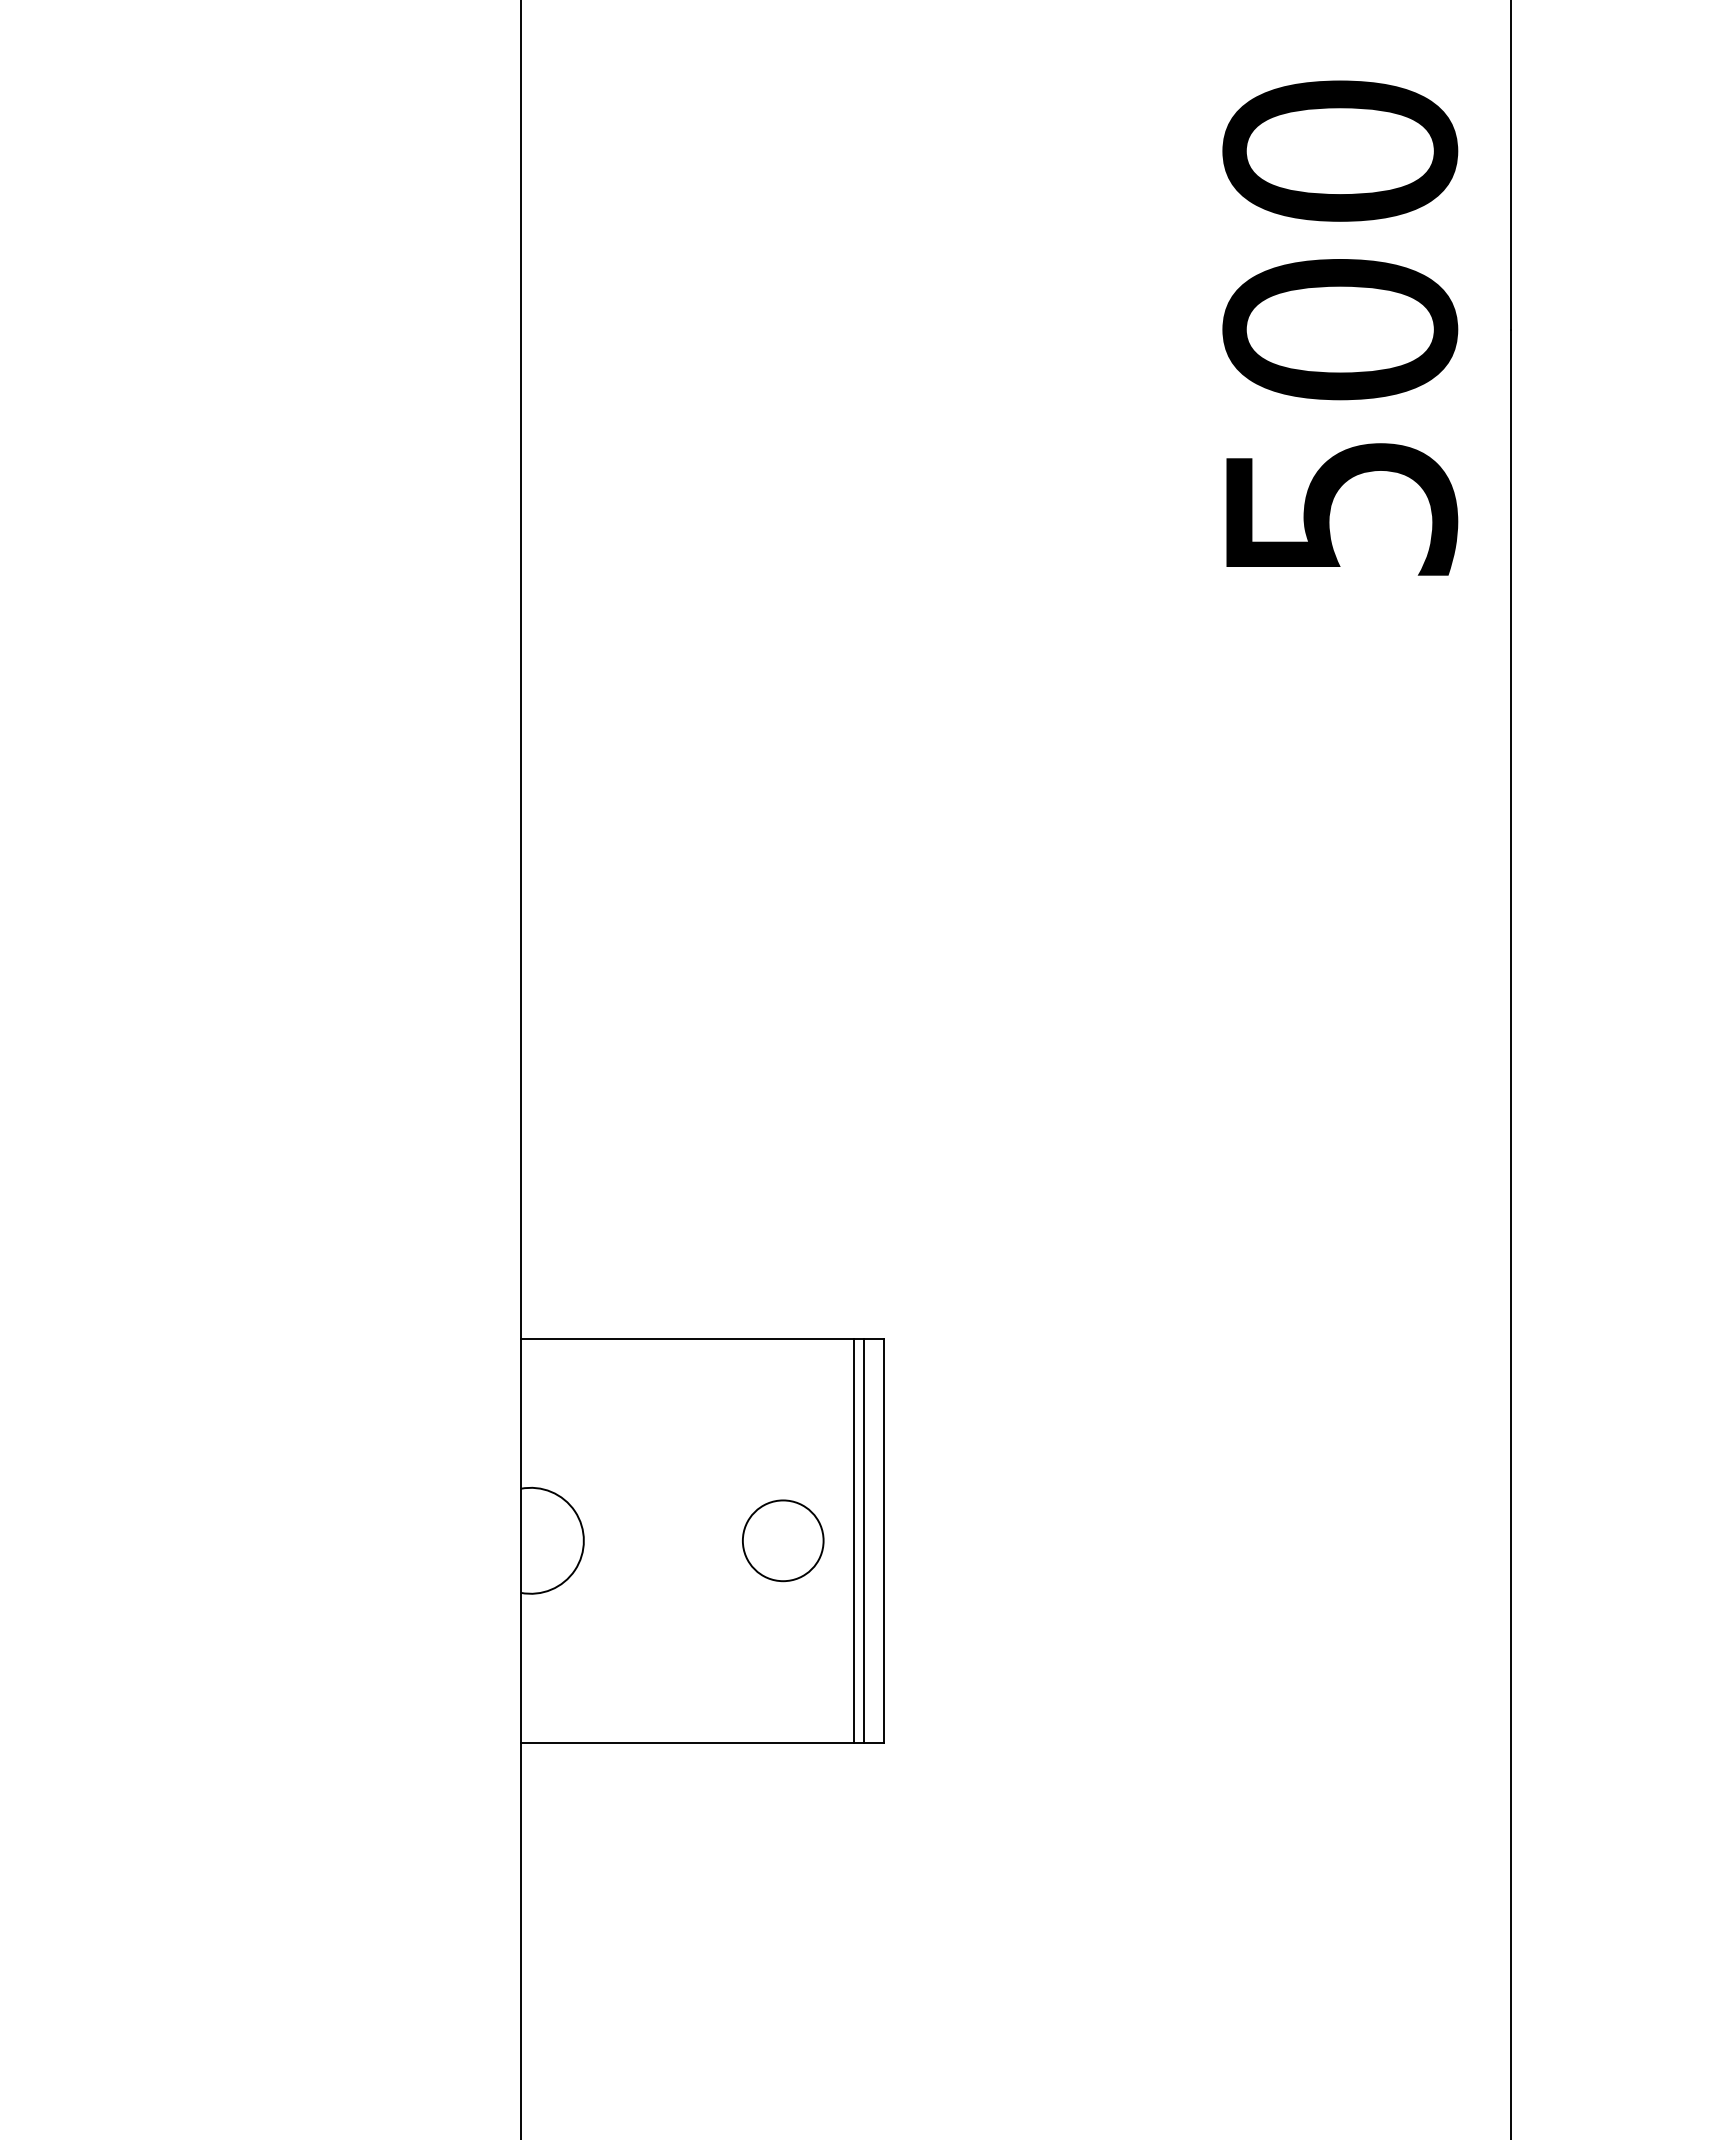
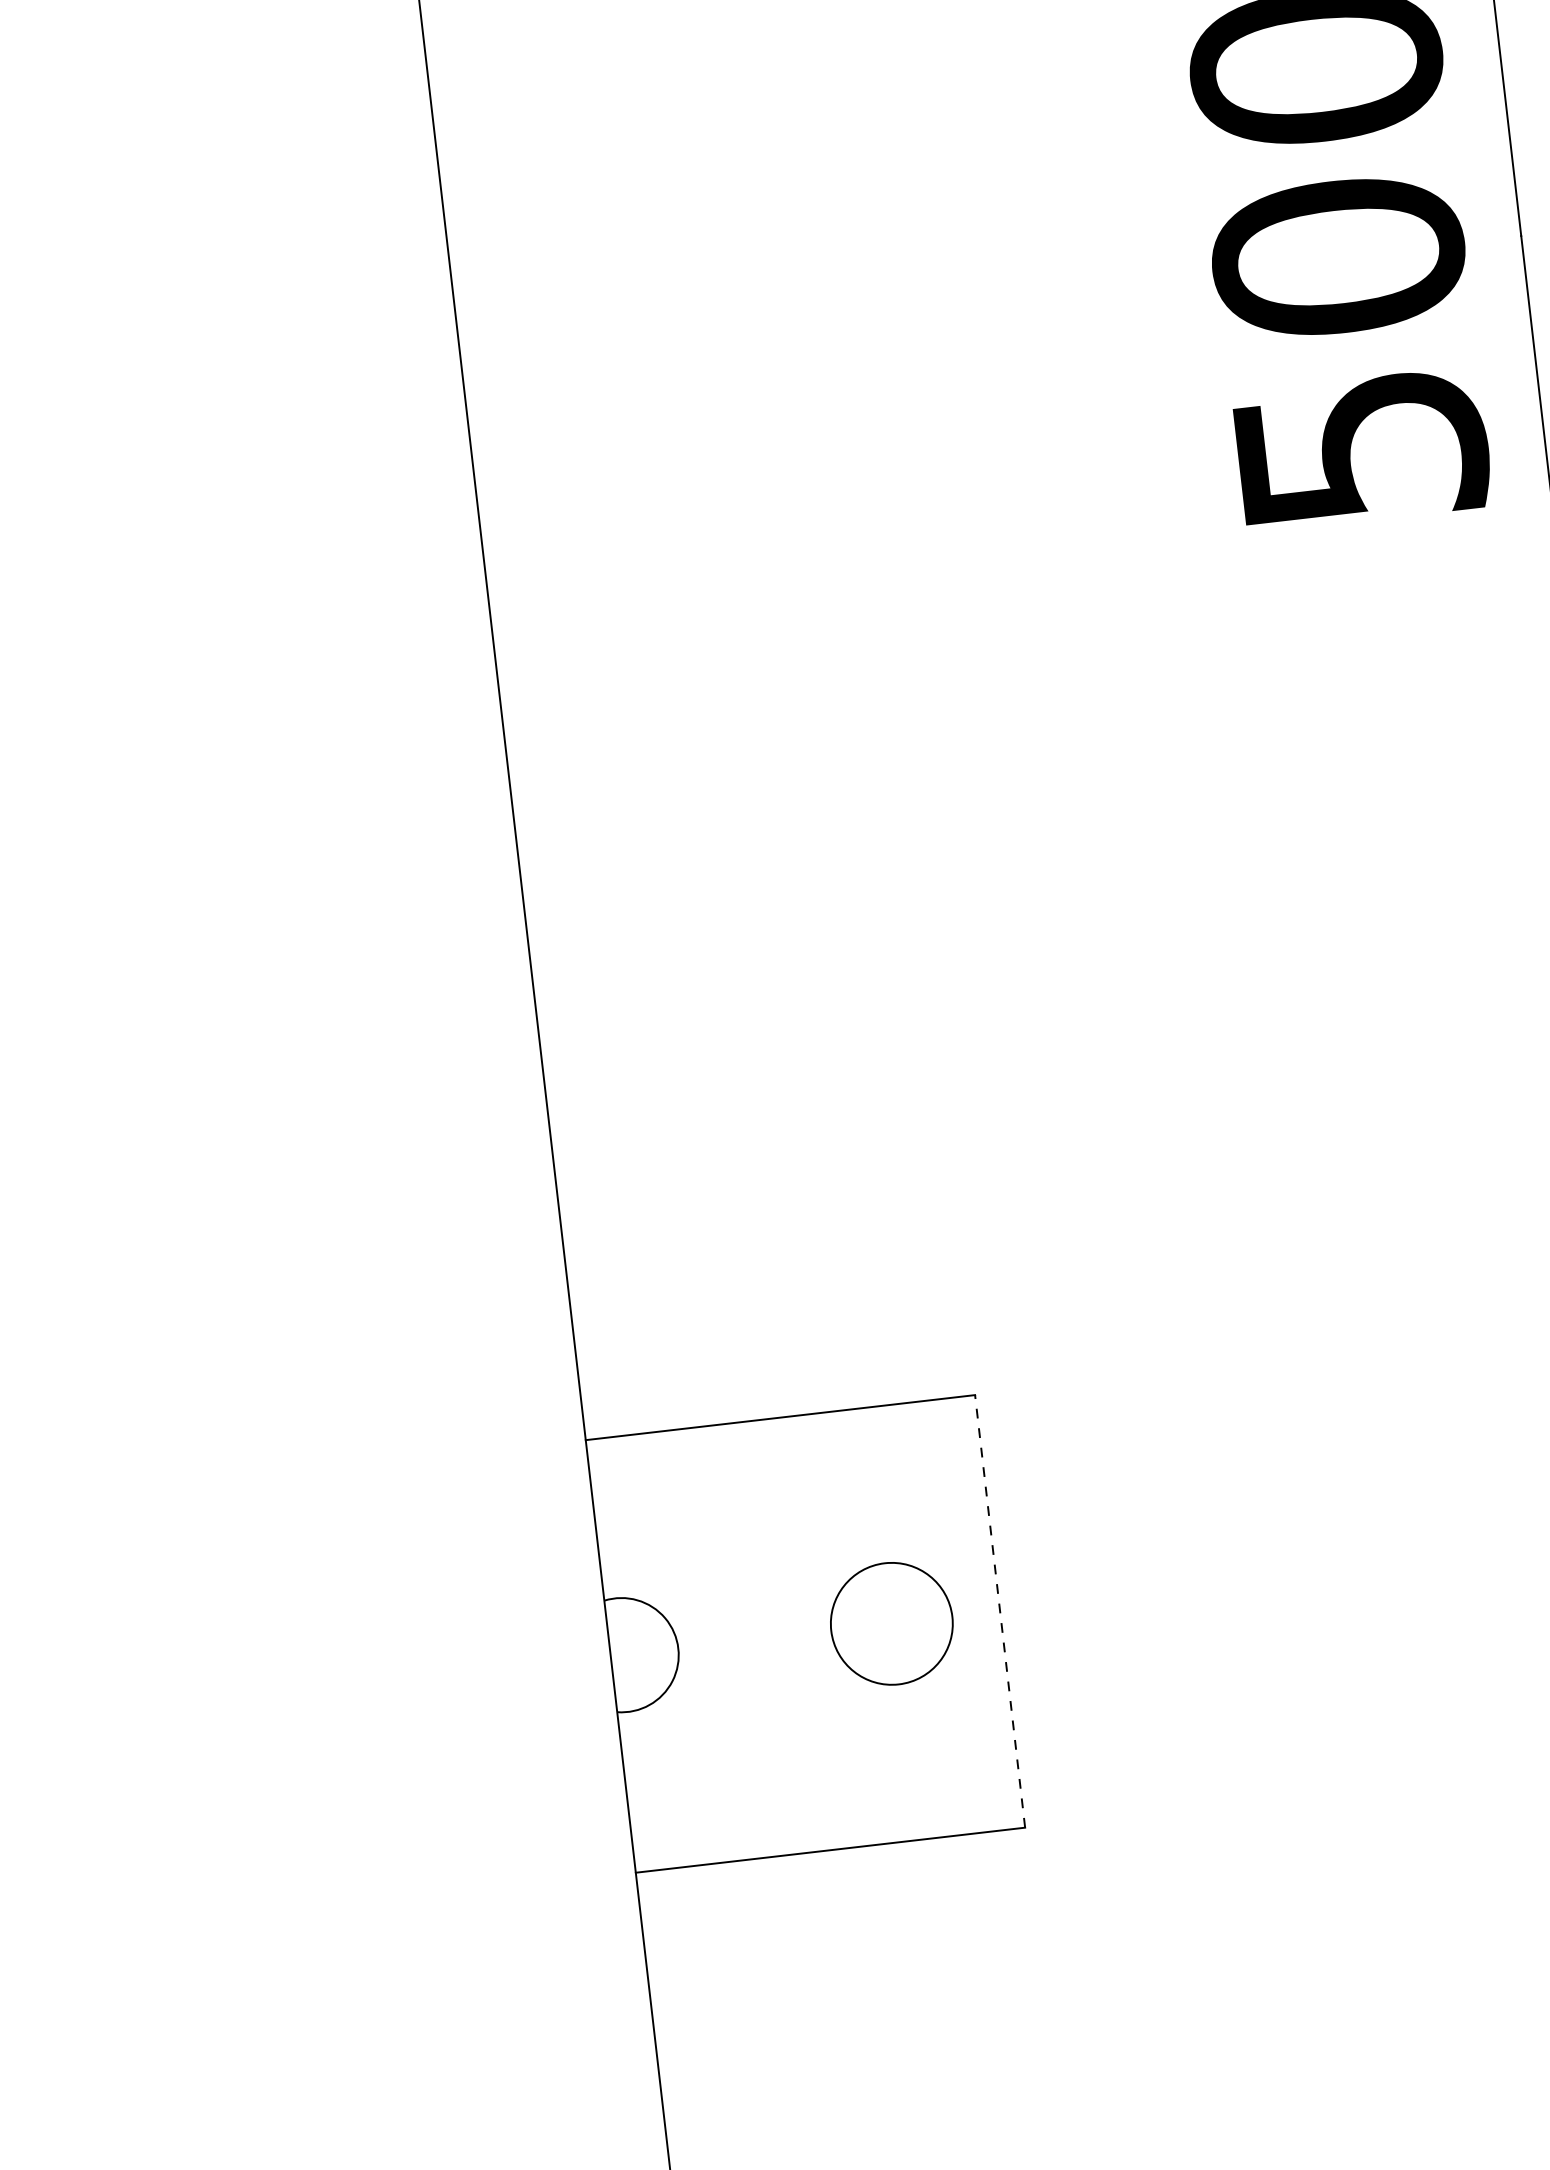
circle: (783, 1540) -> (892, 1623), size x1.4
line: (853, 1540) -> (967, 1614), removed
line: (863, 1540) -> (977, 1613), removed
line: (884, 1540) -> (1000, 1611), solid -> dashed

